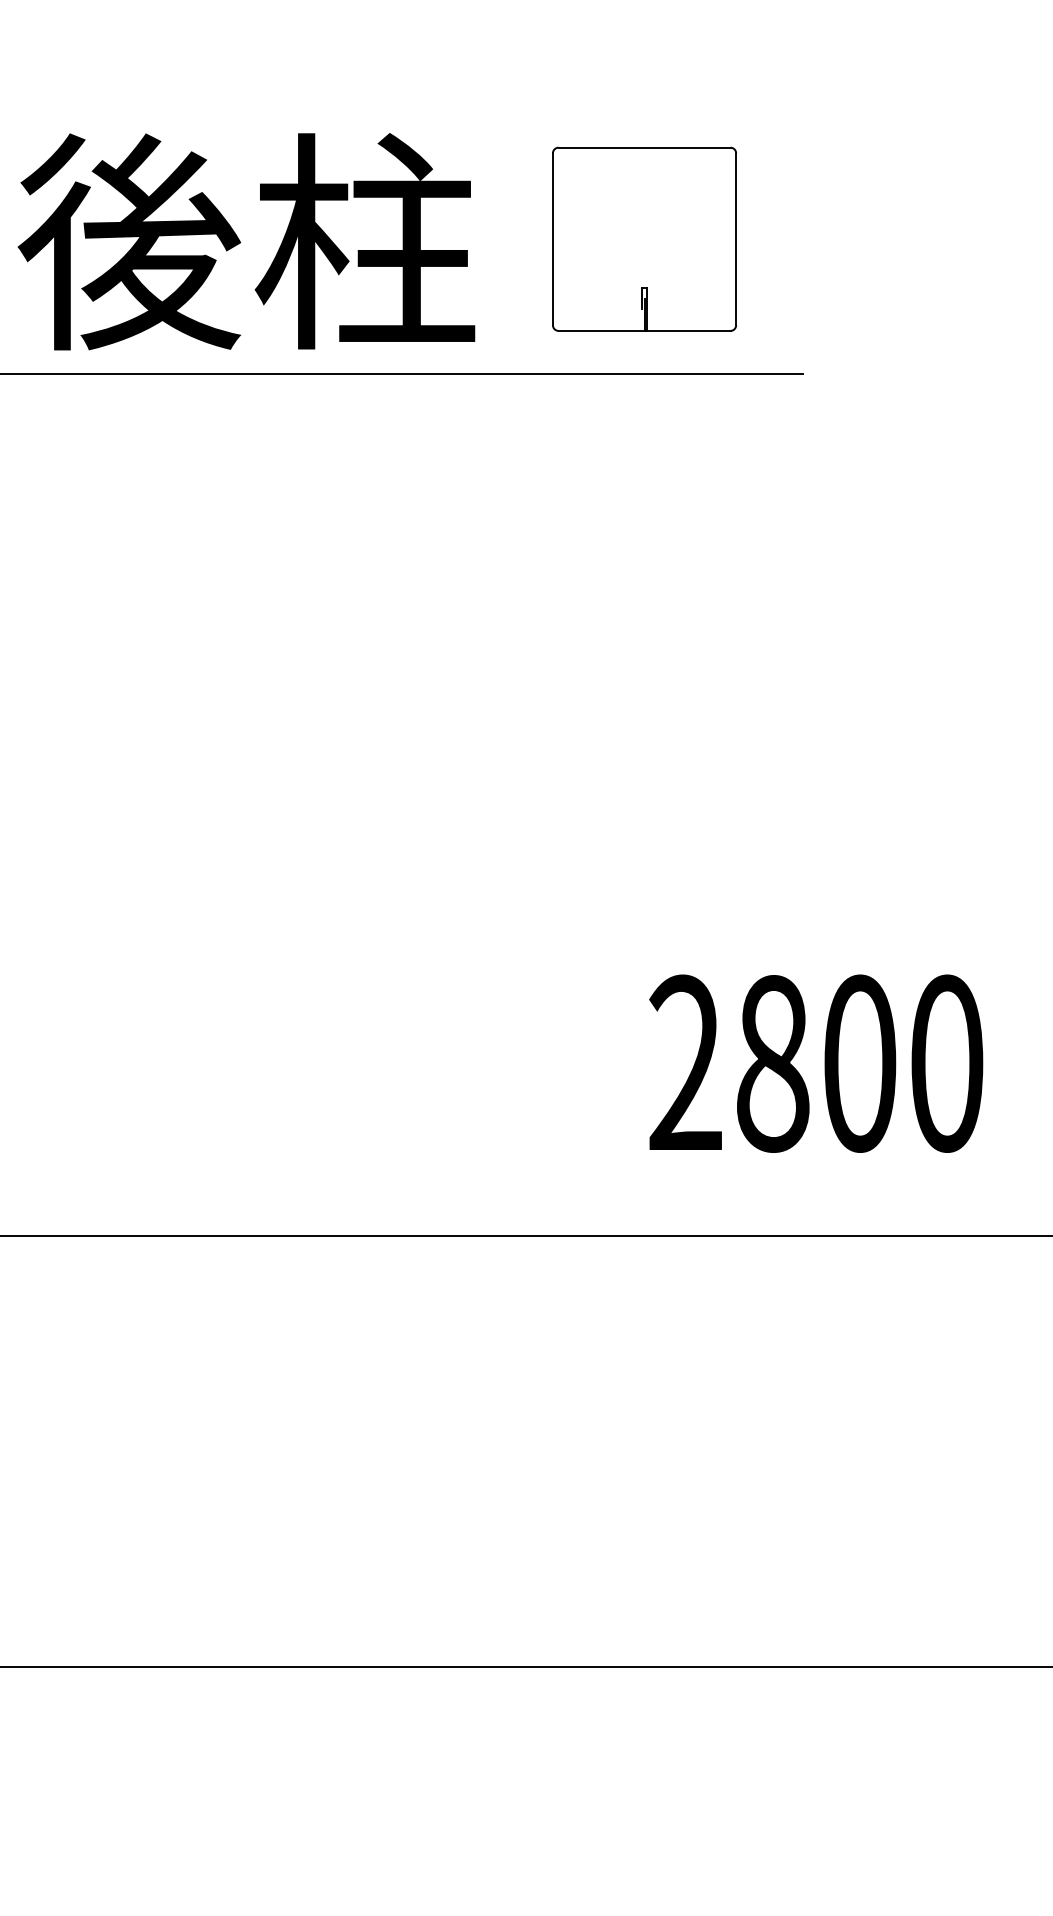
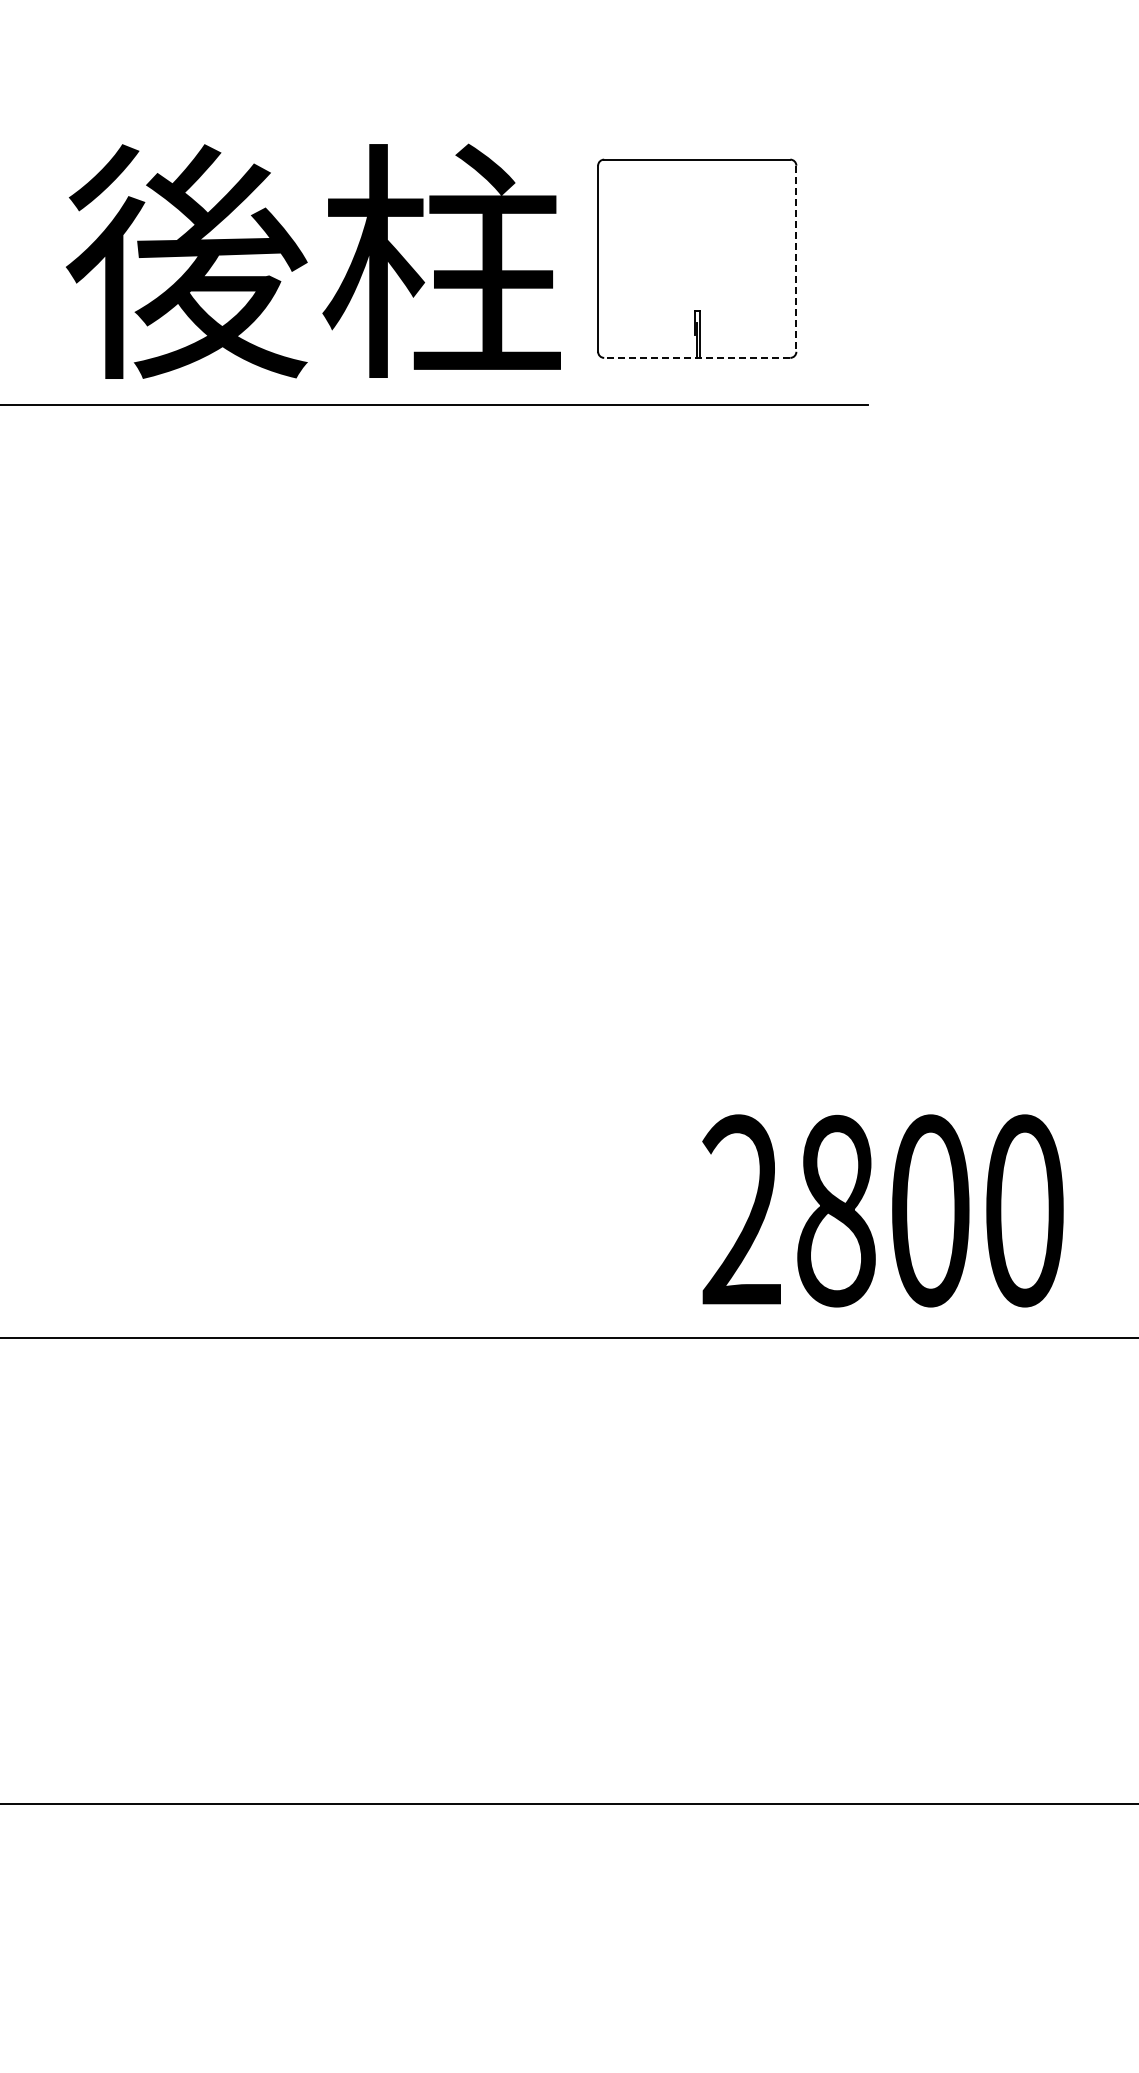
line: (736, 239) -> (796, 259), solid -> dashed
text: (246, 240) -> (313, 260), moved
line: (643, 330) -> (696, 357), solid -> dashed
text: (815, 1063) -> (882, 1210), moved

